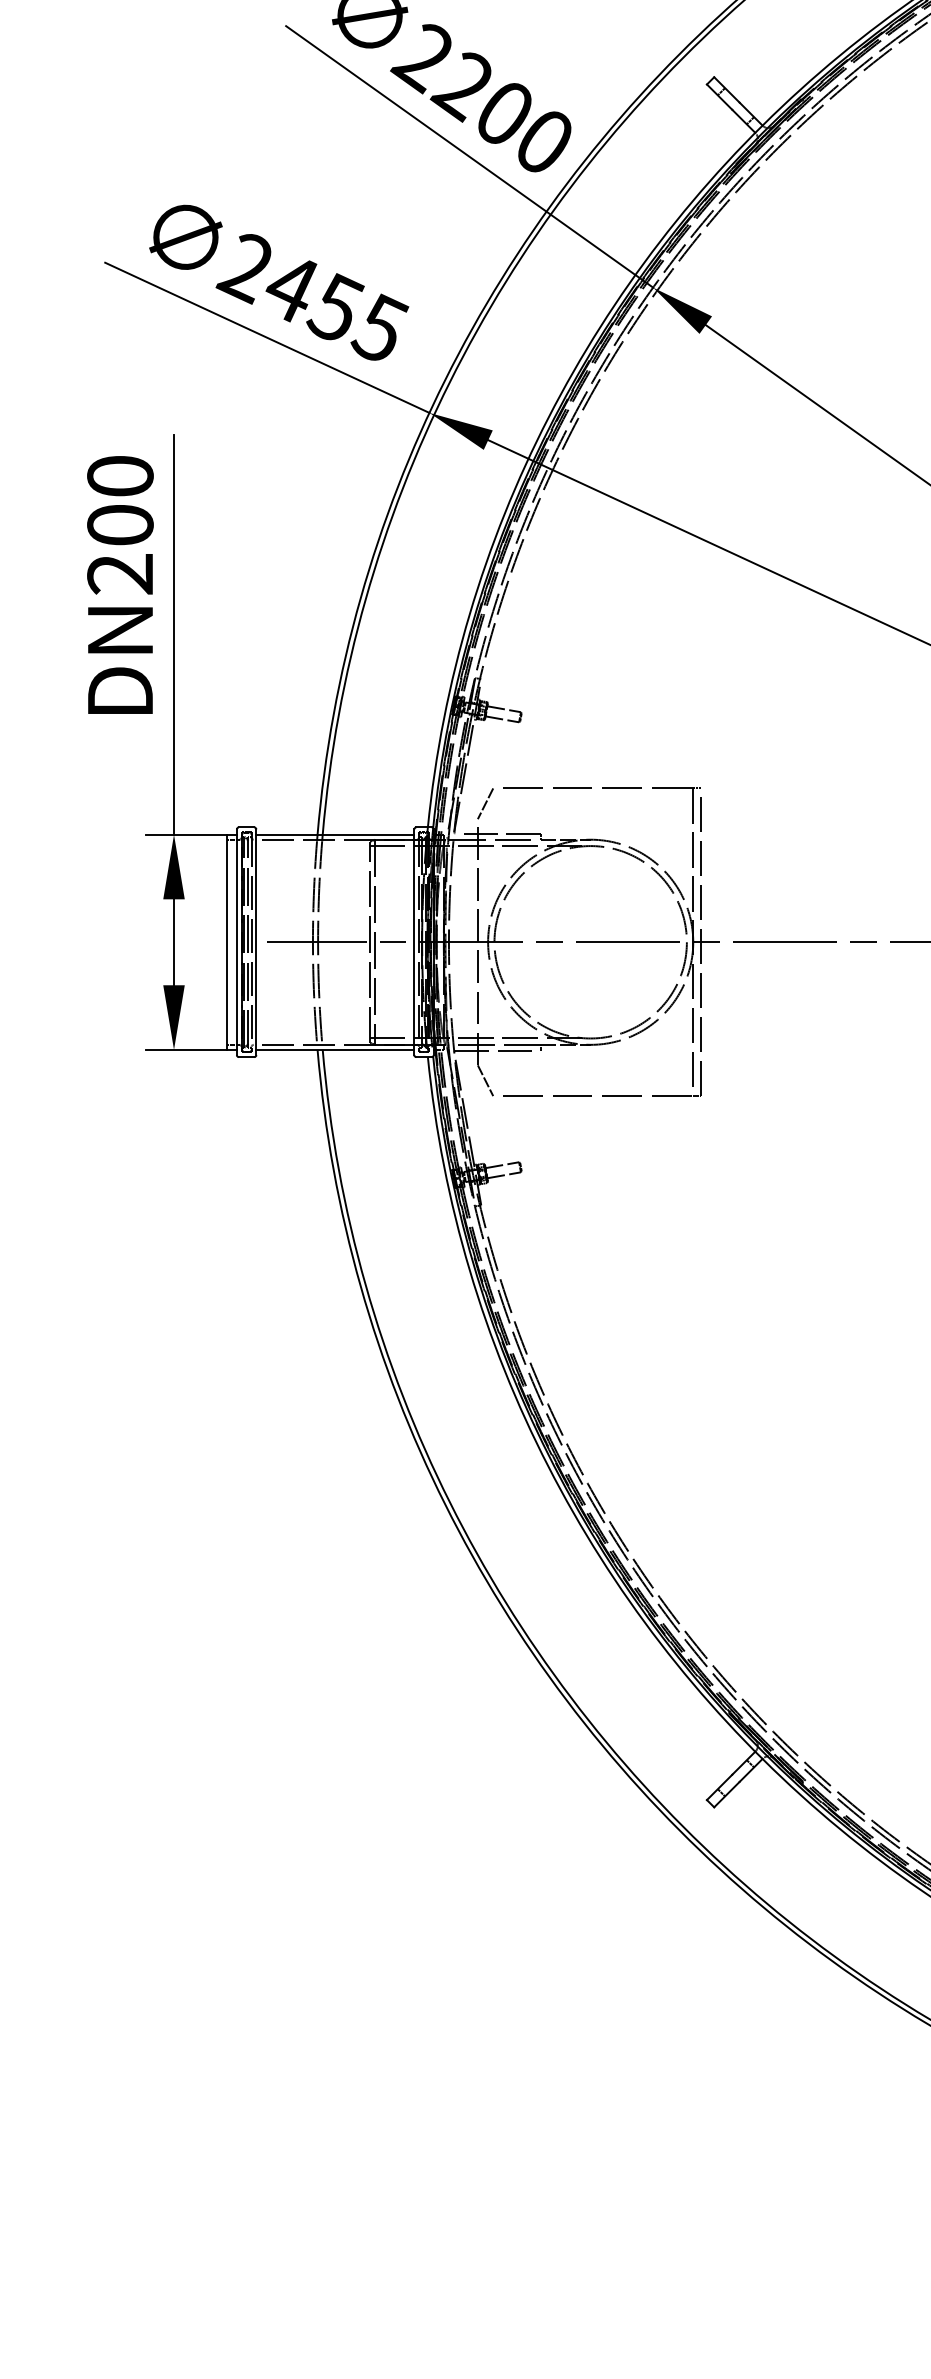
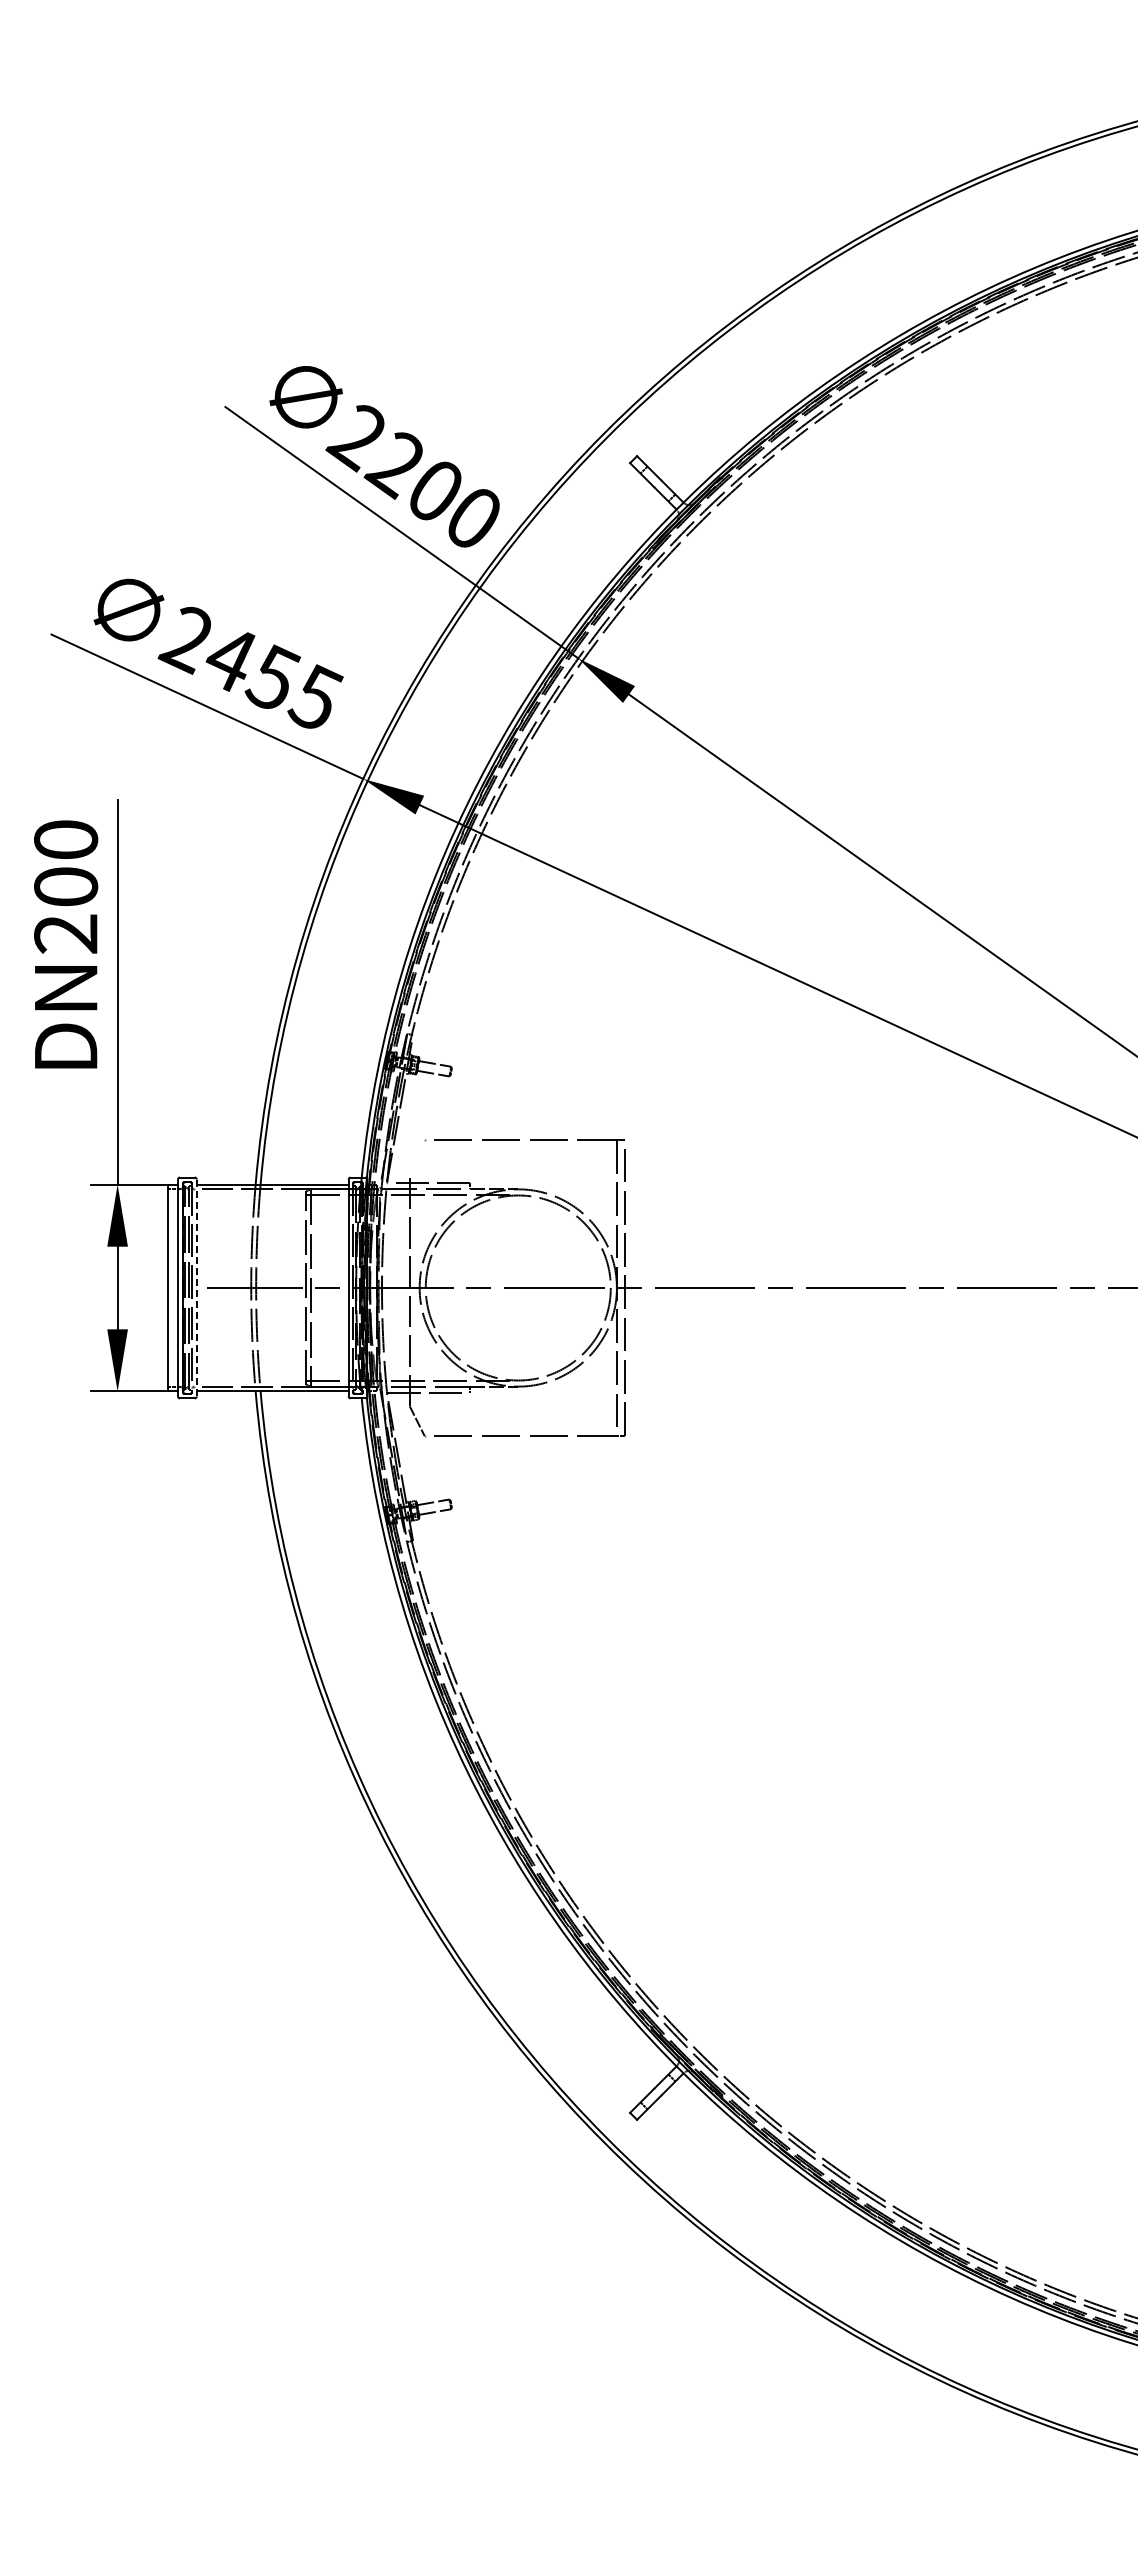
line: (484, 803) -> (416, 1154), removed
line: (256, 942) -> (196, 1288), solid -> dashed

